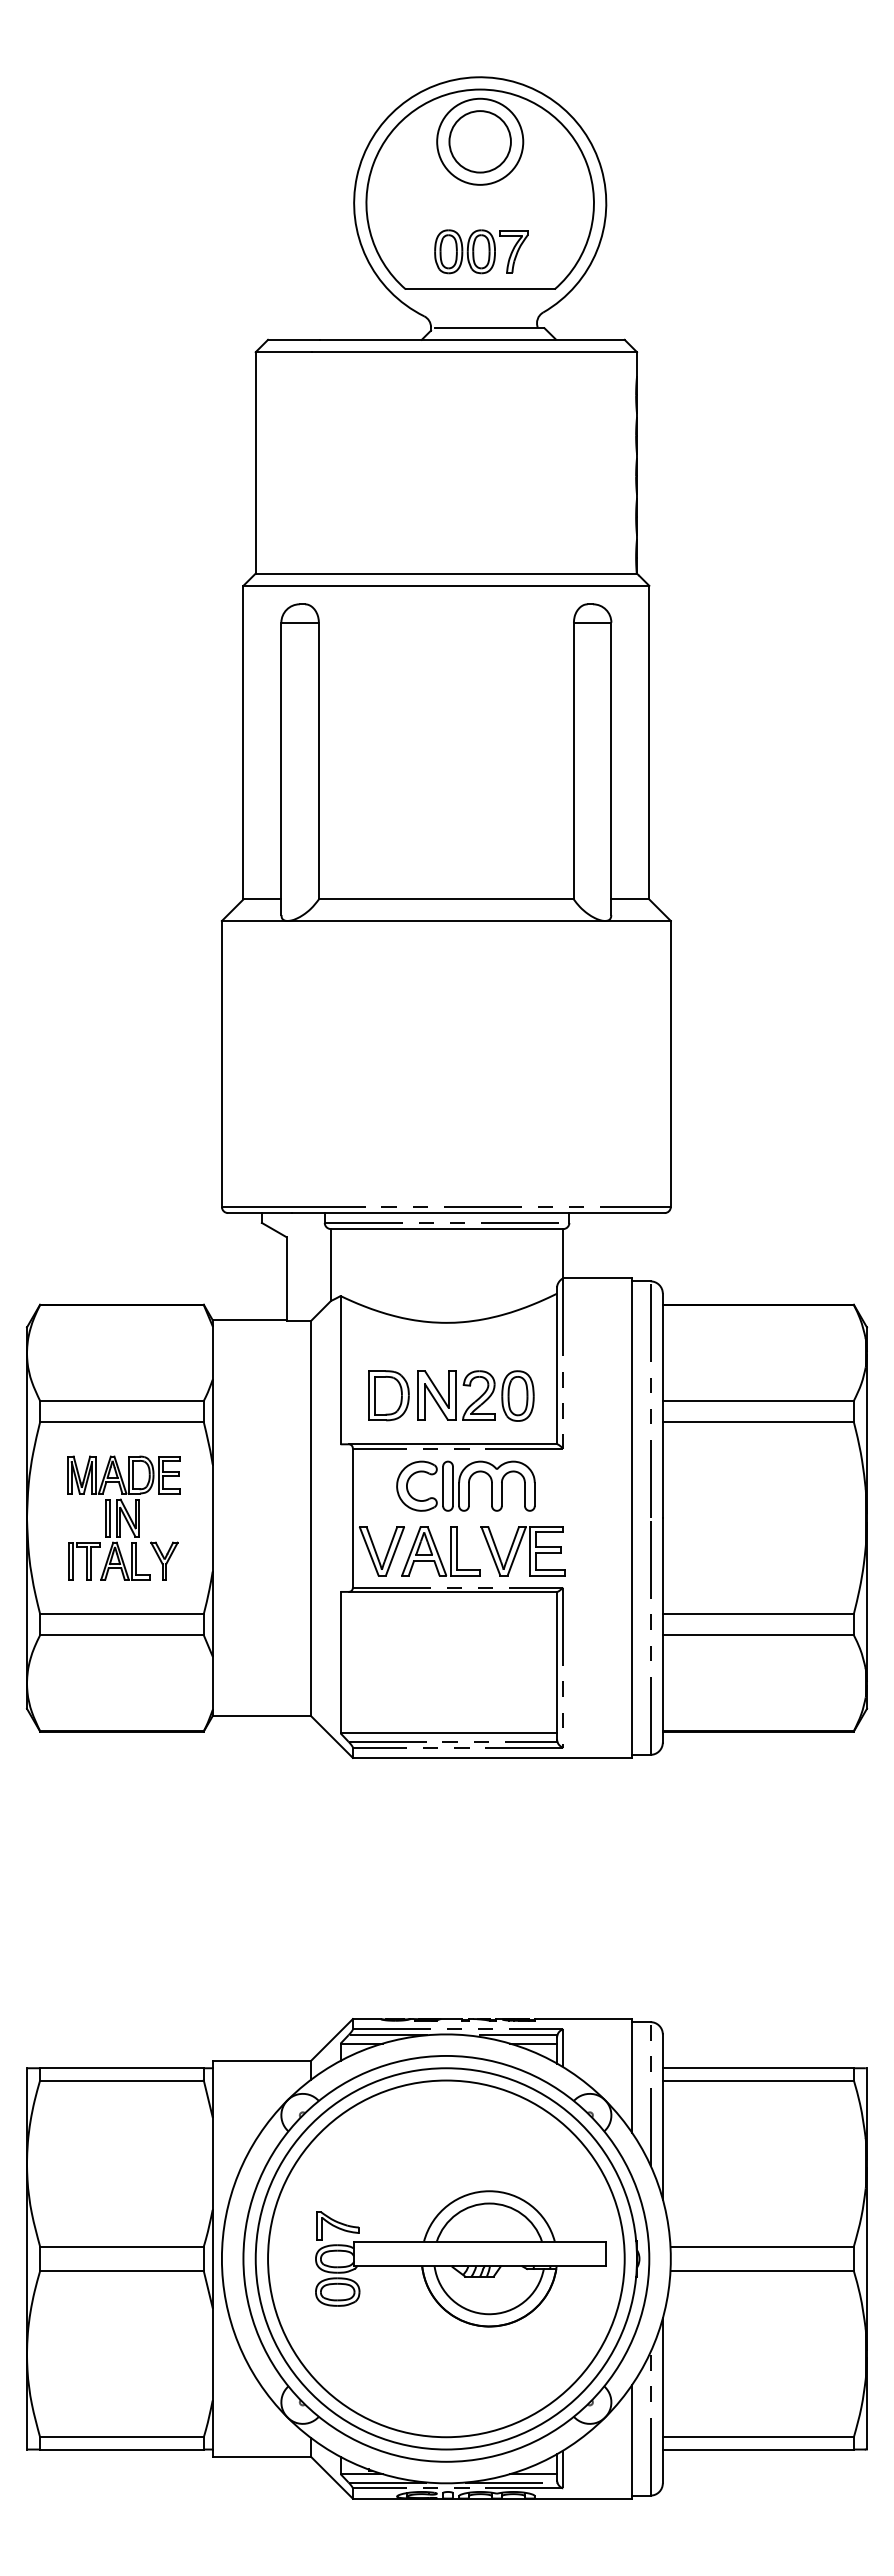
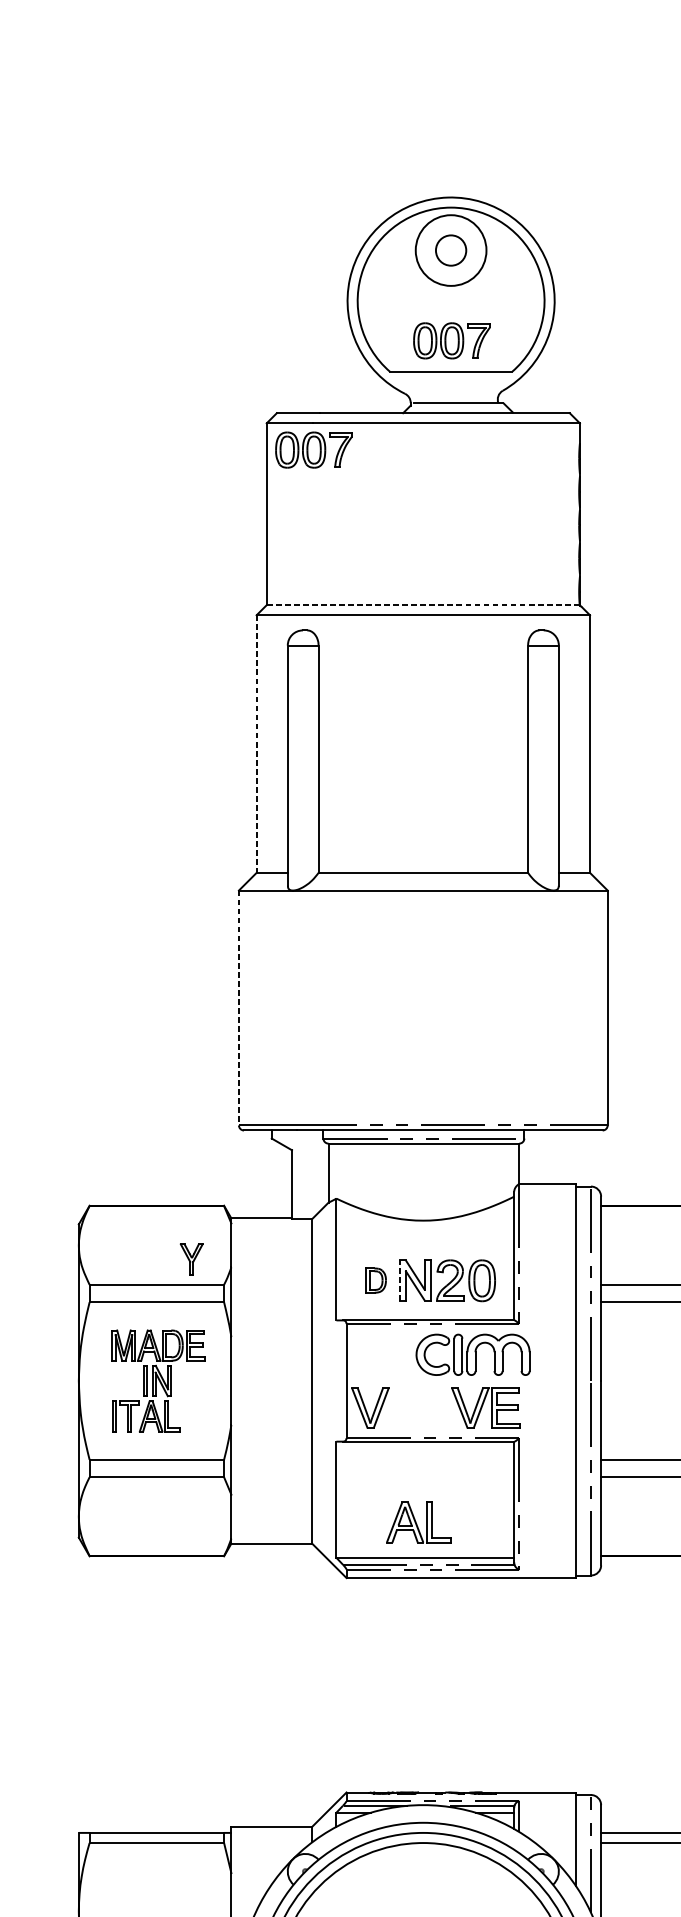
circle: (479, 141) -> (450, 250), size x0.6
part: (313, 384) -> (314, 449), added
line: (446, 573) -> (423, 605), solid -> dashed
line: (243, 742) -> (256, 743), solid -> dashed
line: (221, 1063) -> (238, 1007), solid -> dashed
part: (388, 1395) -> (375, 1280), size x0.6
line: (417, 1395) -> (399, 1280), solid -> dashed
part: (465, 1485) -> (472, 1354), moved
part: (440, 1551) -> (418, 1522), moved
part: (164, 1560) -> (191, 1258), moved

